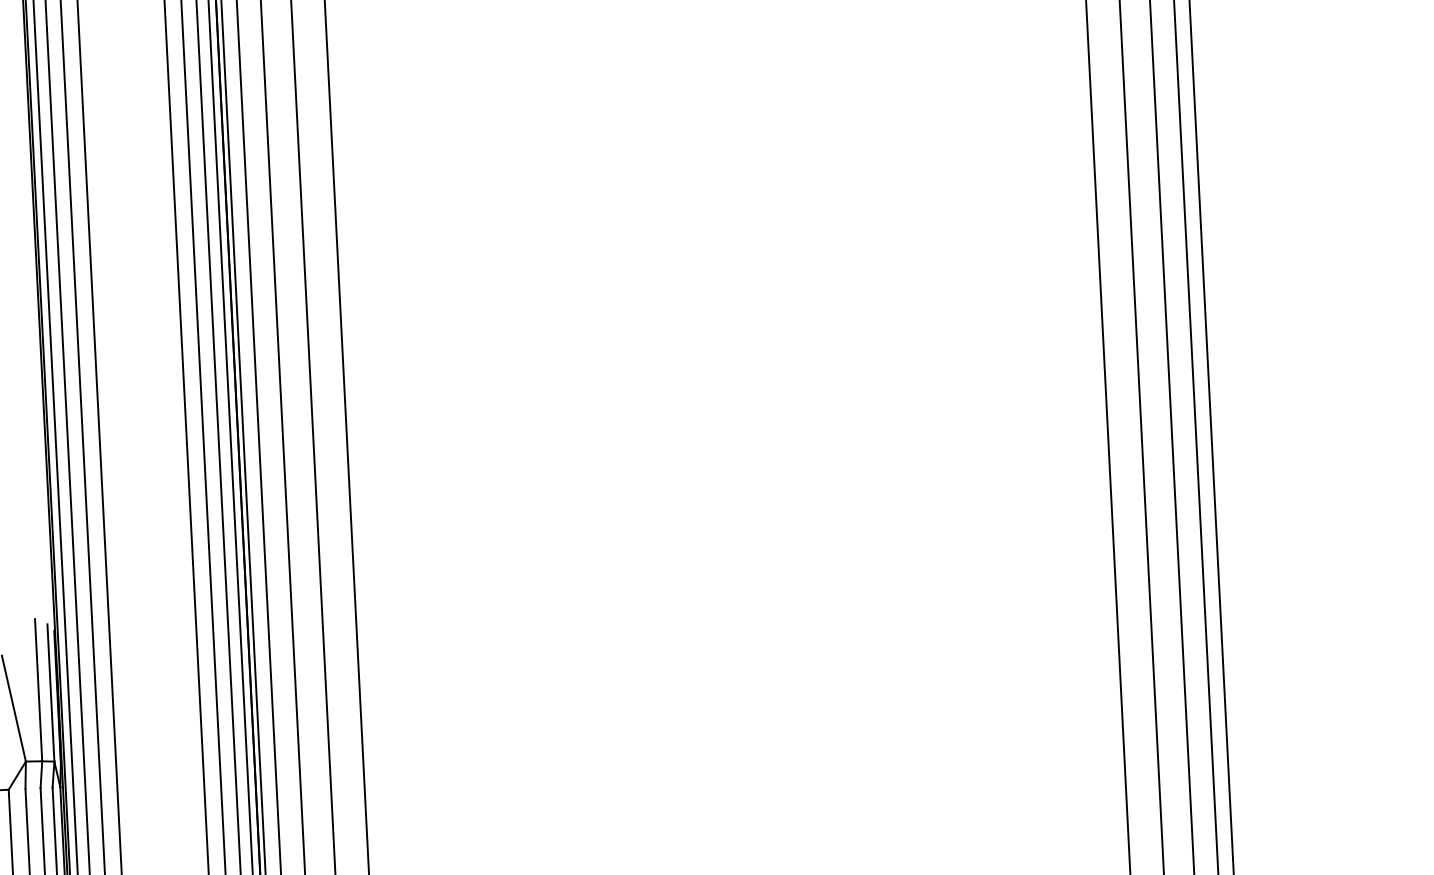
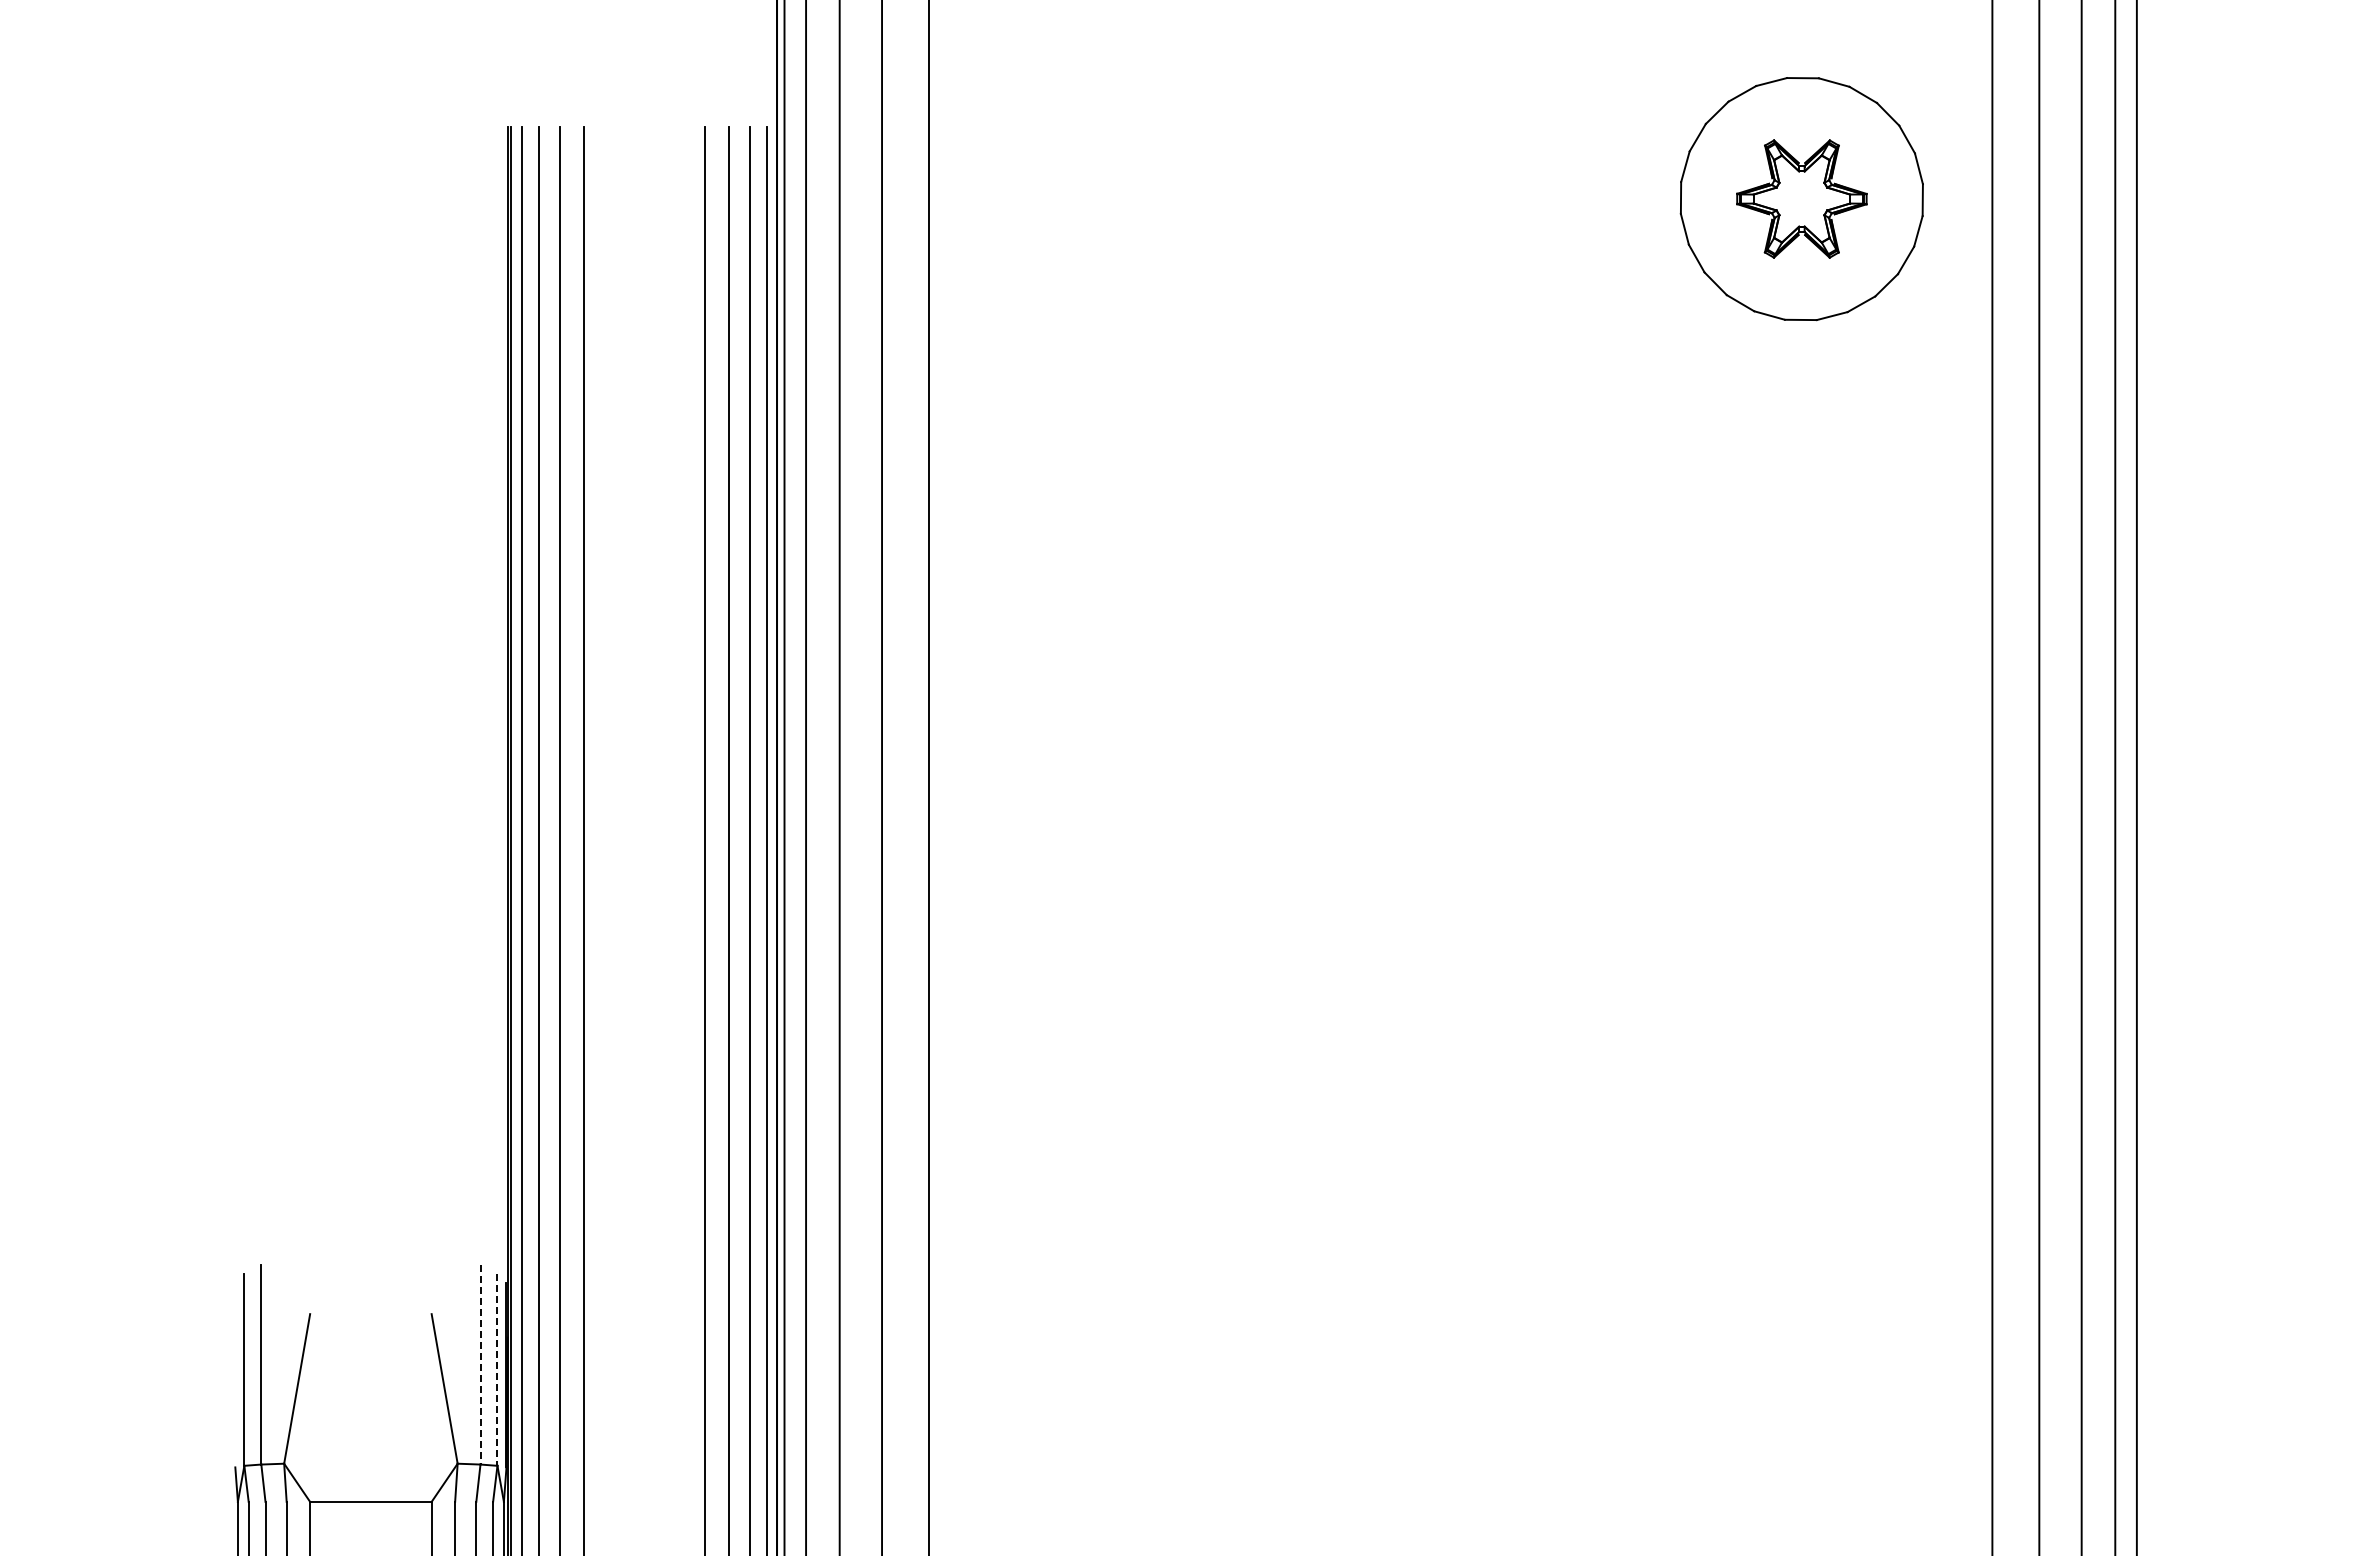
line: (38, 690) -> (480, 1365), solid -> dashed
line: (50, 693) -> (497, 1370), solid -> dashed

